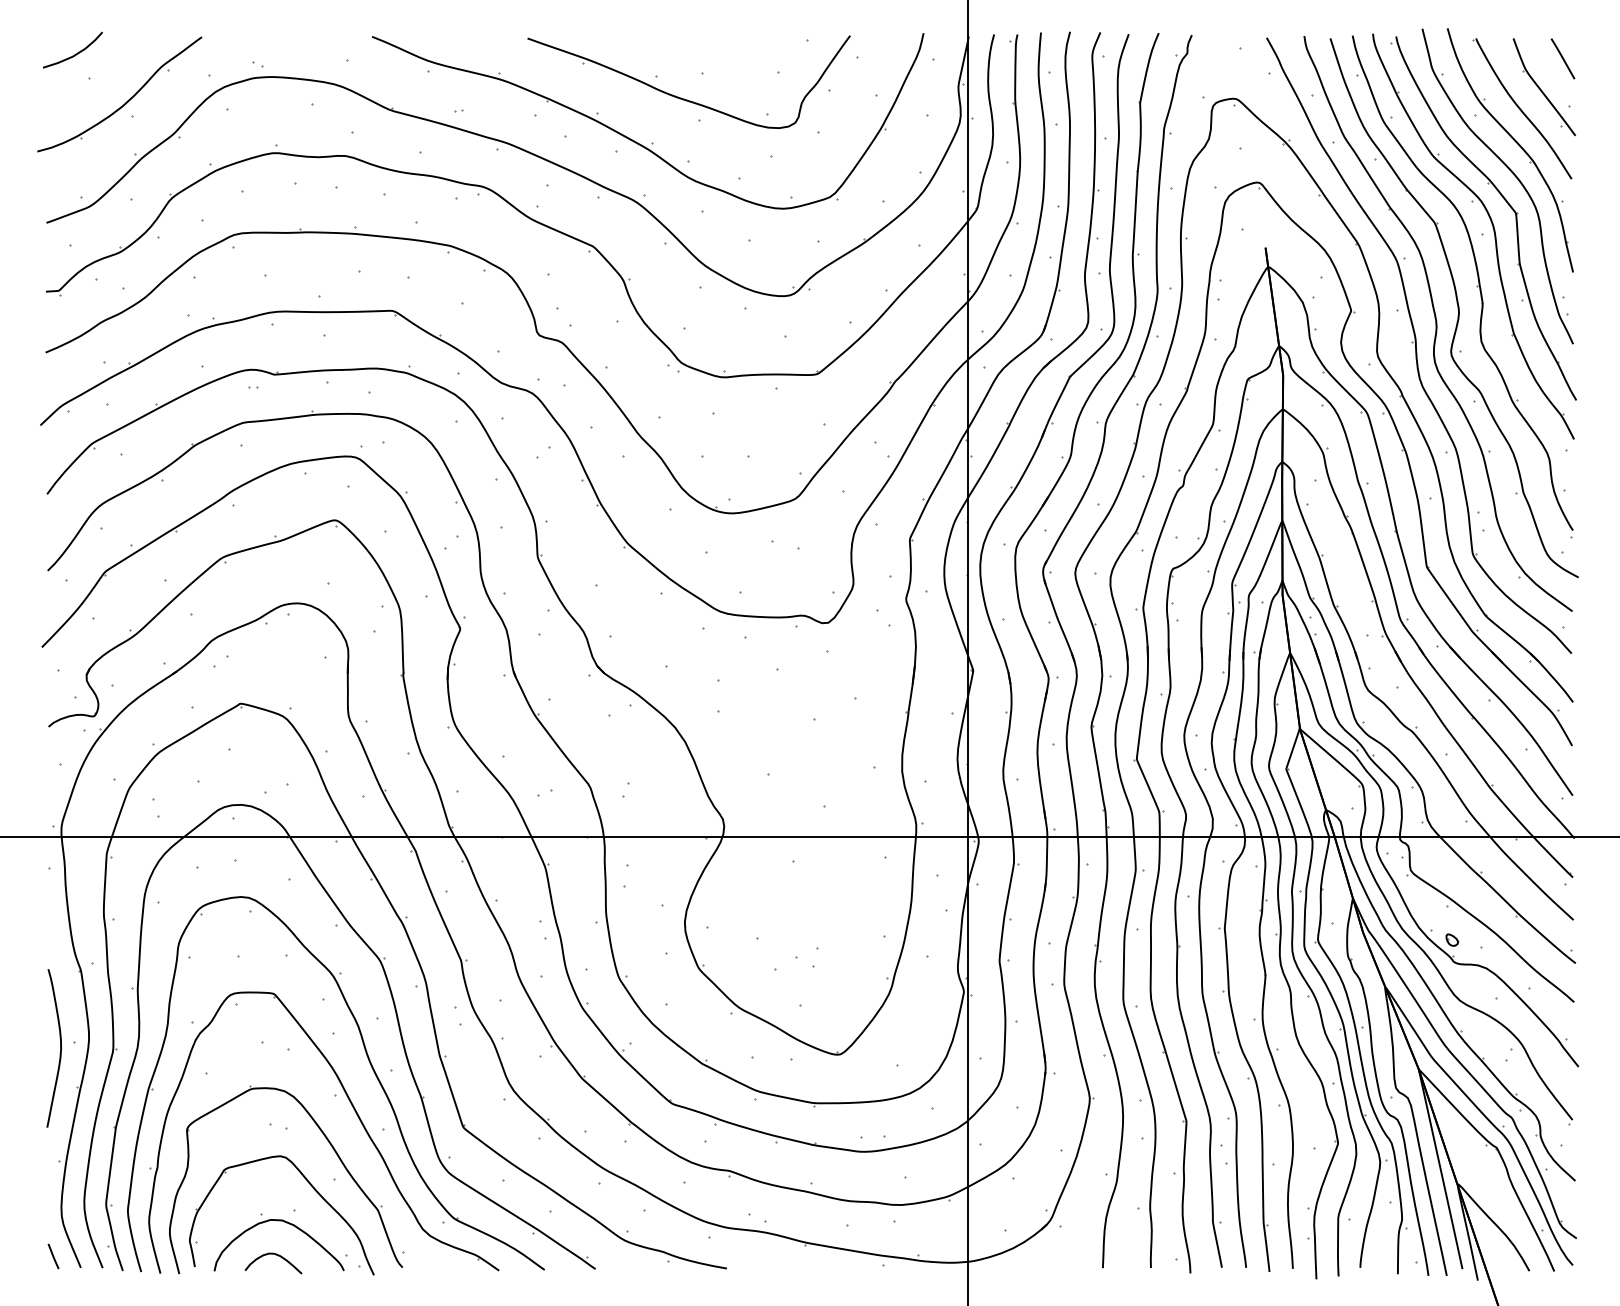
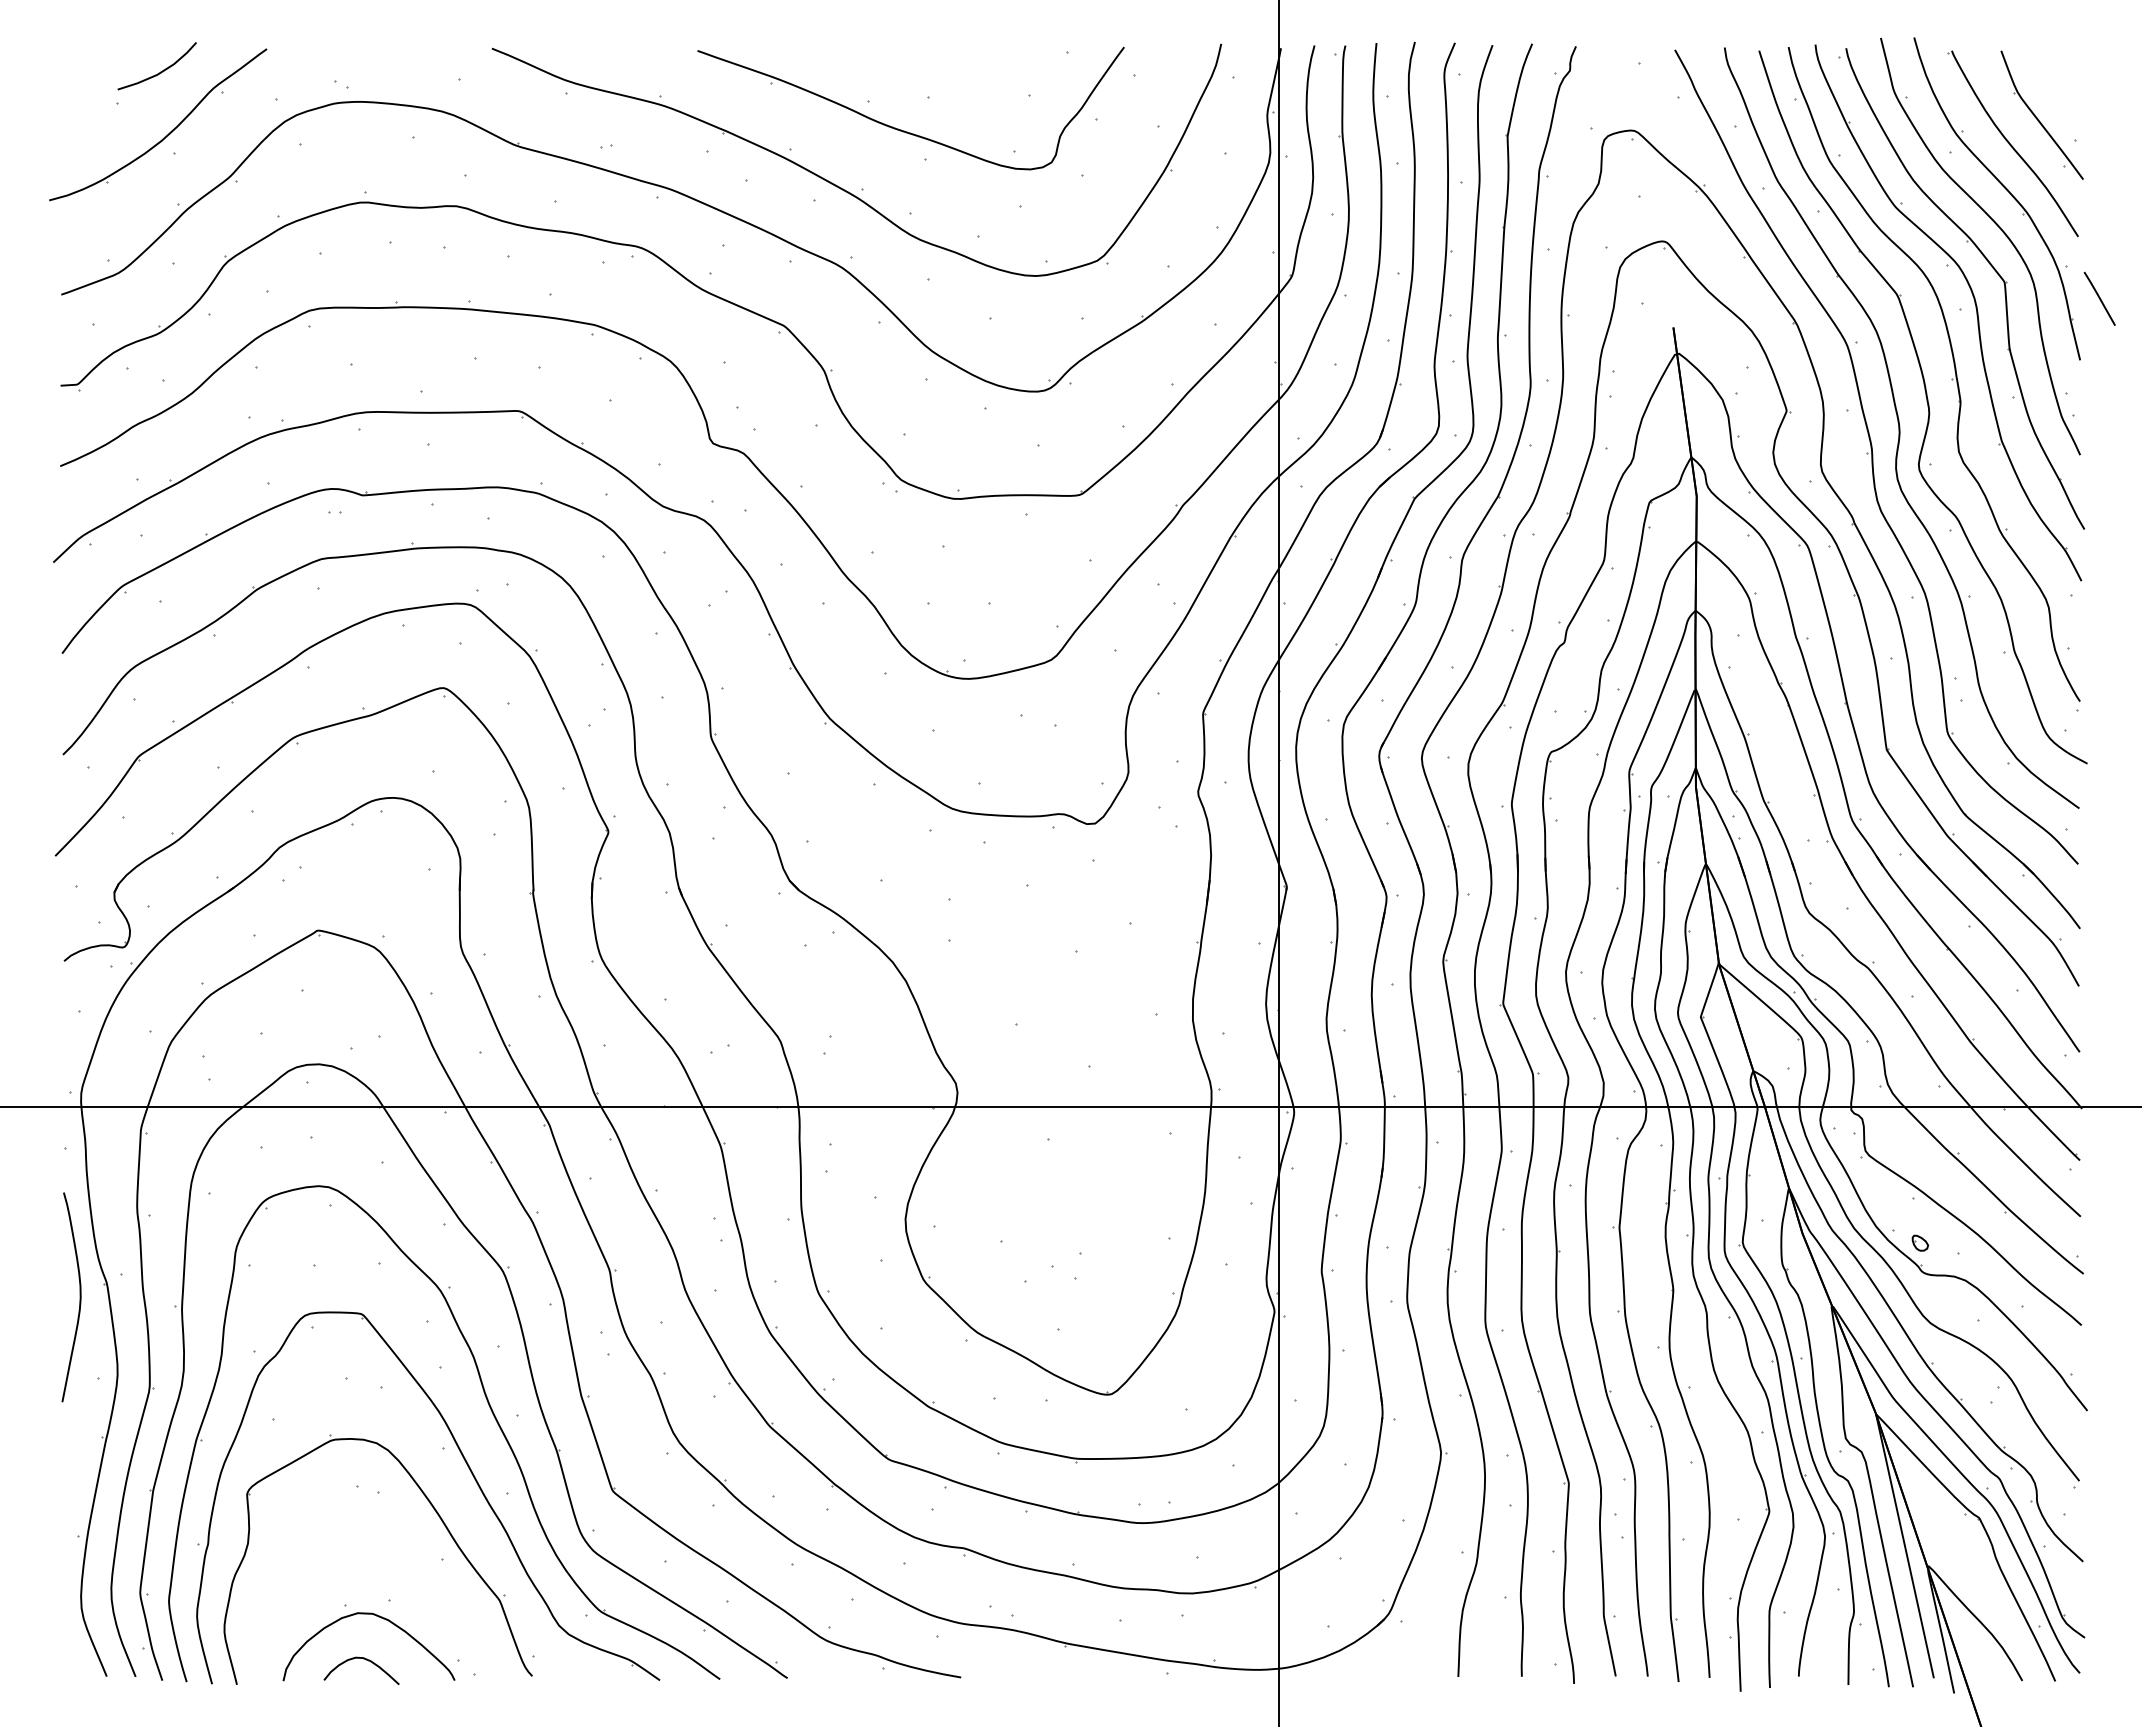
curve: (75, 54) -> (160, 71), moved
line: (1562, 58) -> (2099, 298), moved
curve: (60, 1048) -> (79, 1297), moved
part: (313, 1189) -> (414, 1572), removed
line: (53, 1256) -> (70, 1661), removed

